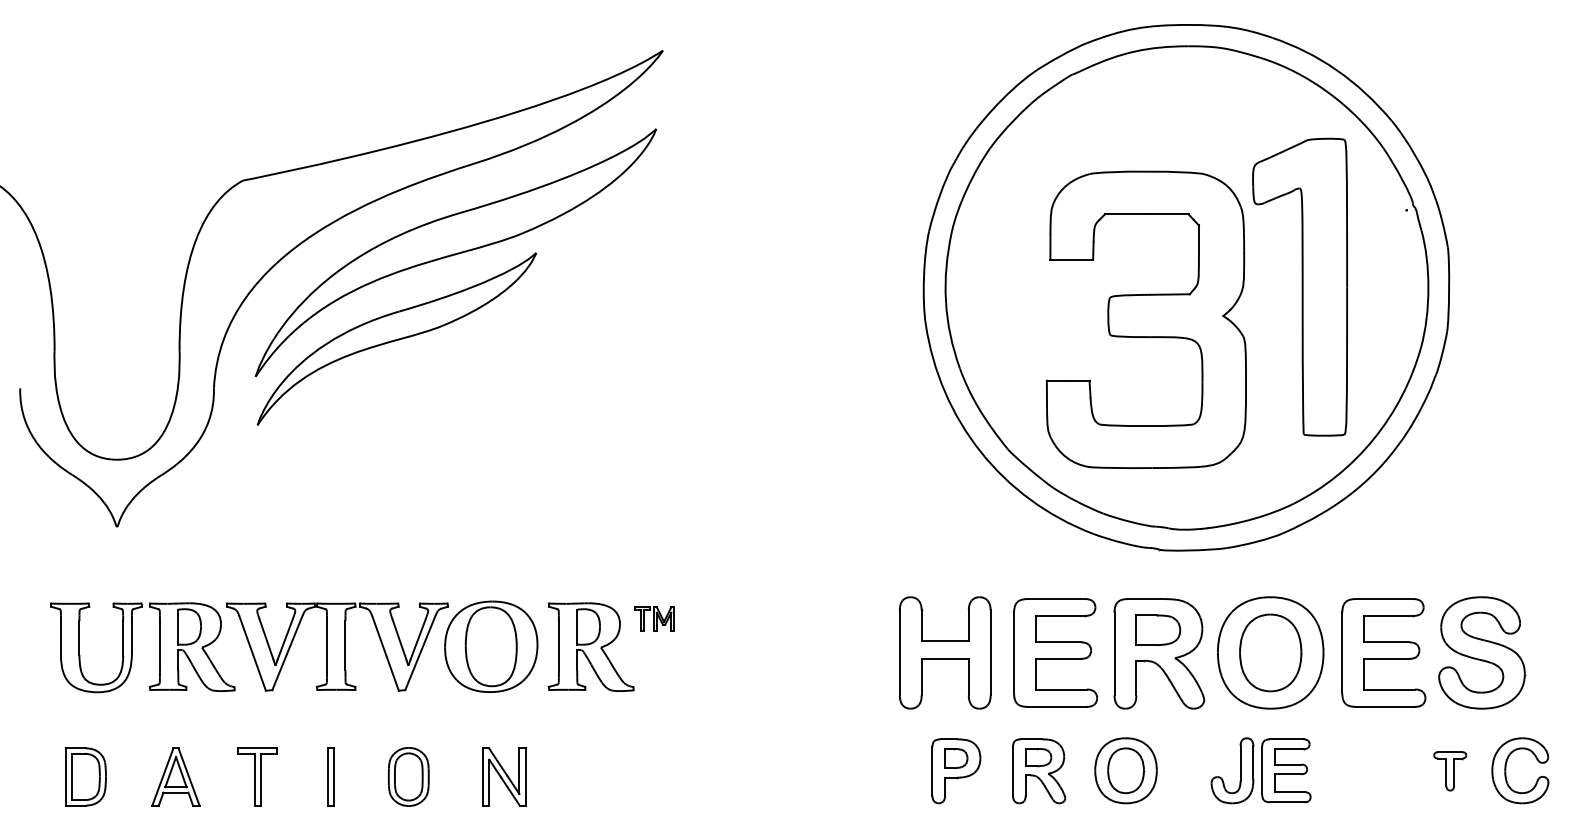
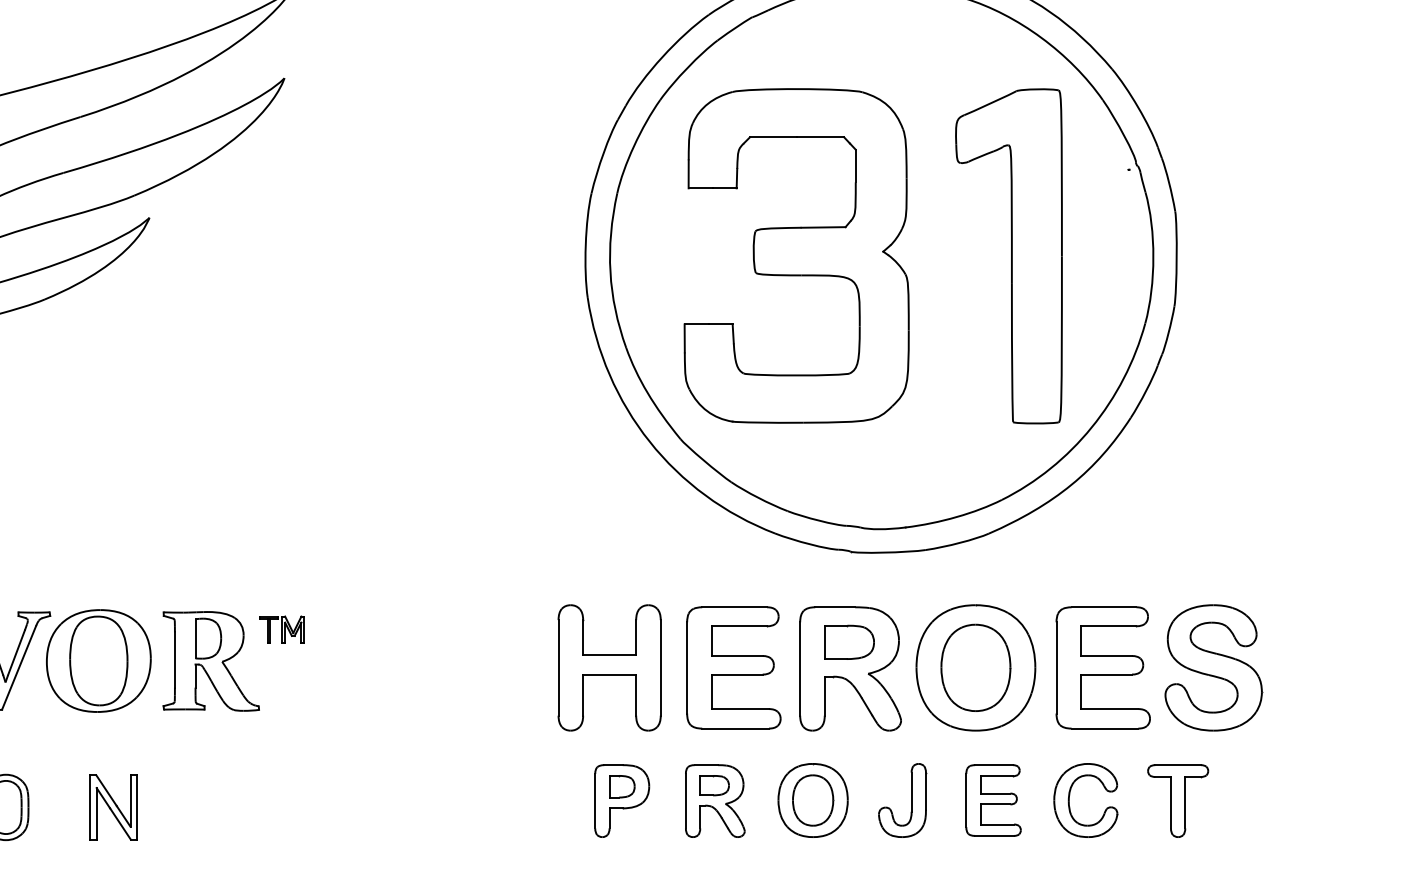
part: (1146, 319) -> (796, 255), moved
part: (1240, 770) -> (911, 800), moved
part: (1506, 770) -> (1070, 800), moved
part: (1449, 771) -> (1177, 801), size x1.67

